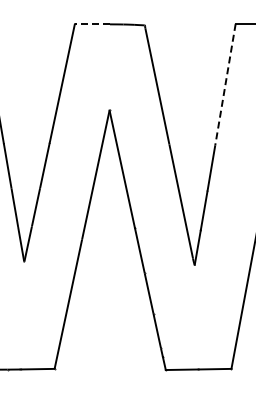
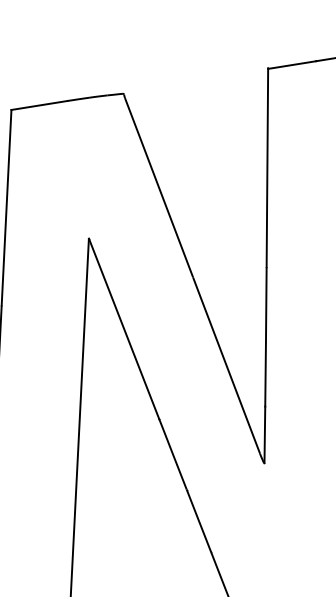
line: (92, 24) -> (39, 105), dashed -> solid
line: (225, 84) -> (267, 167), dashed -> solid

